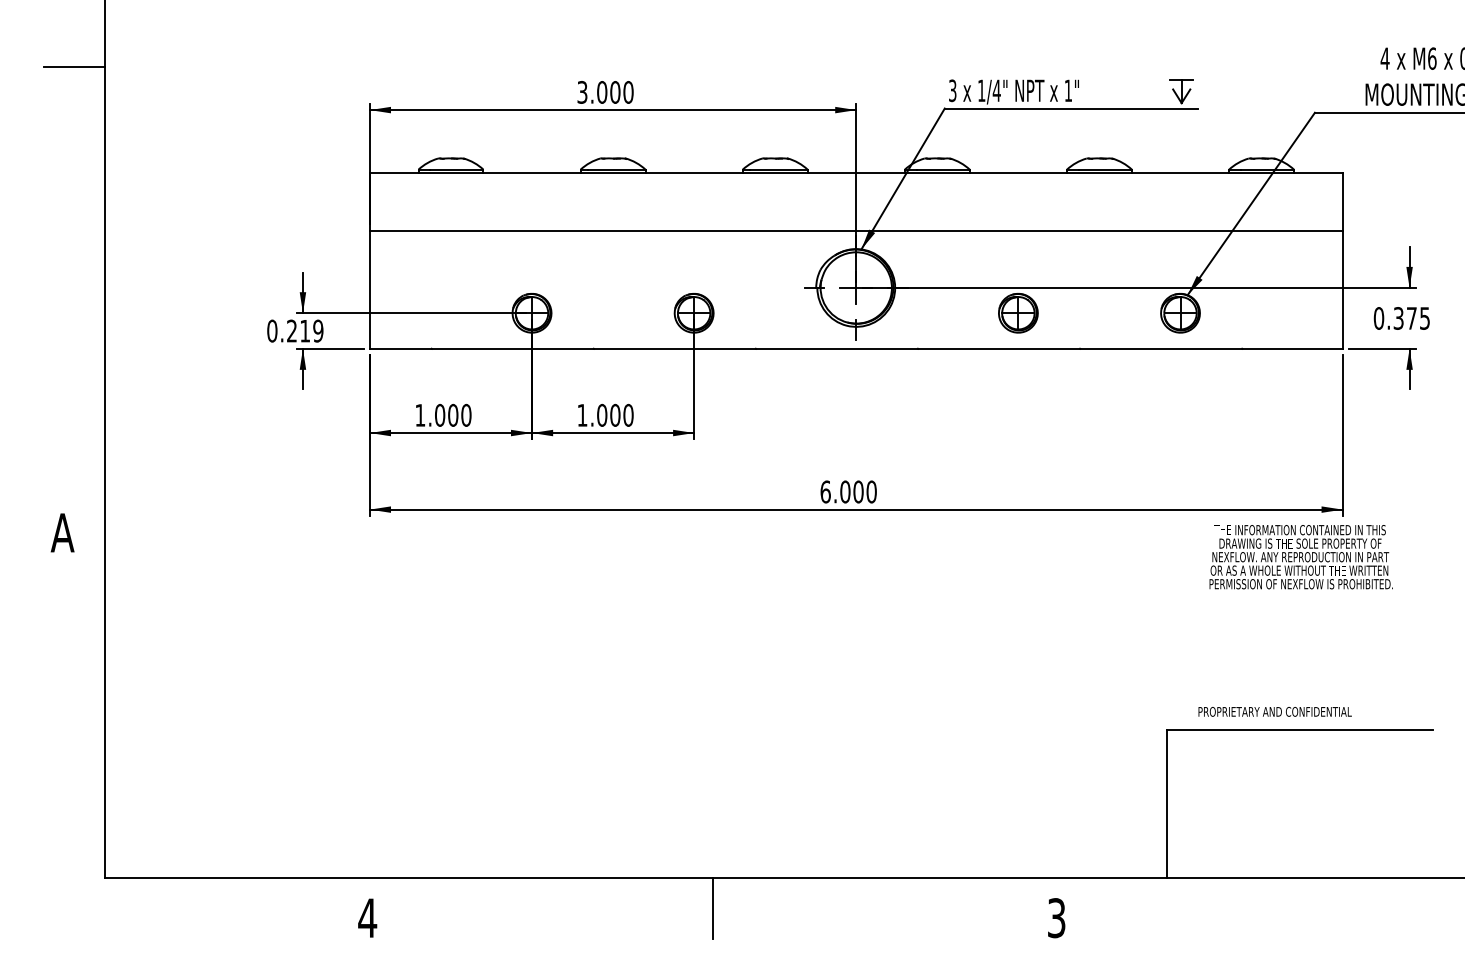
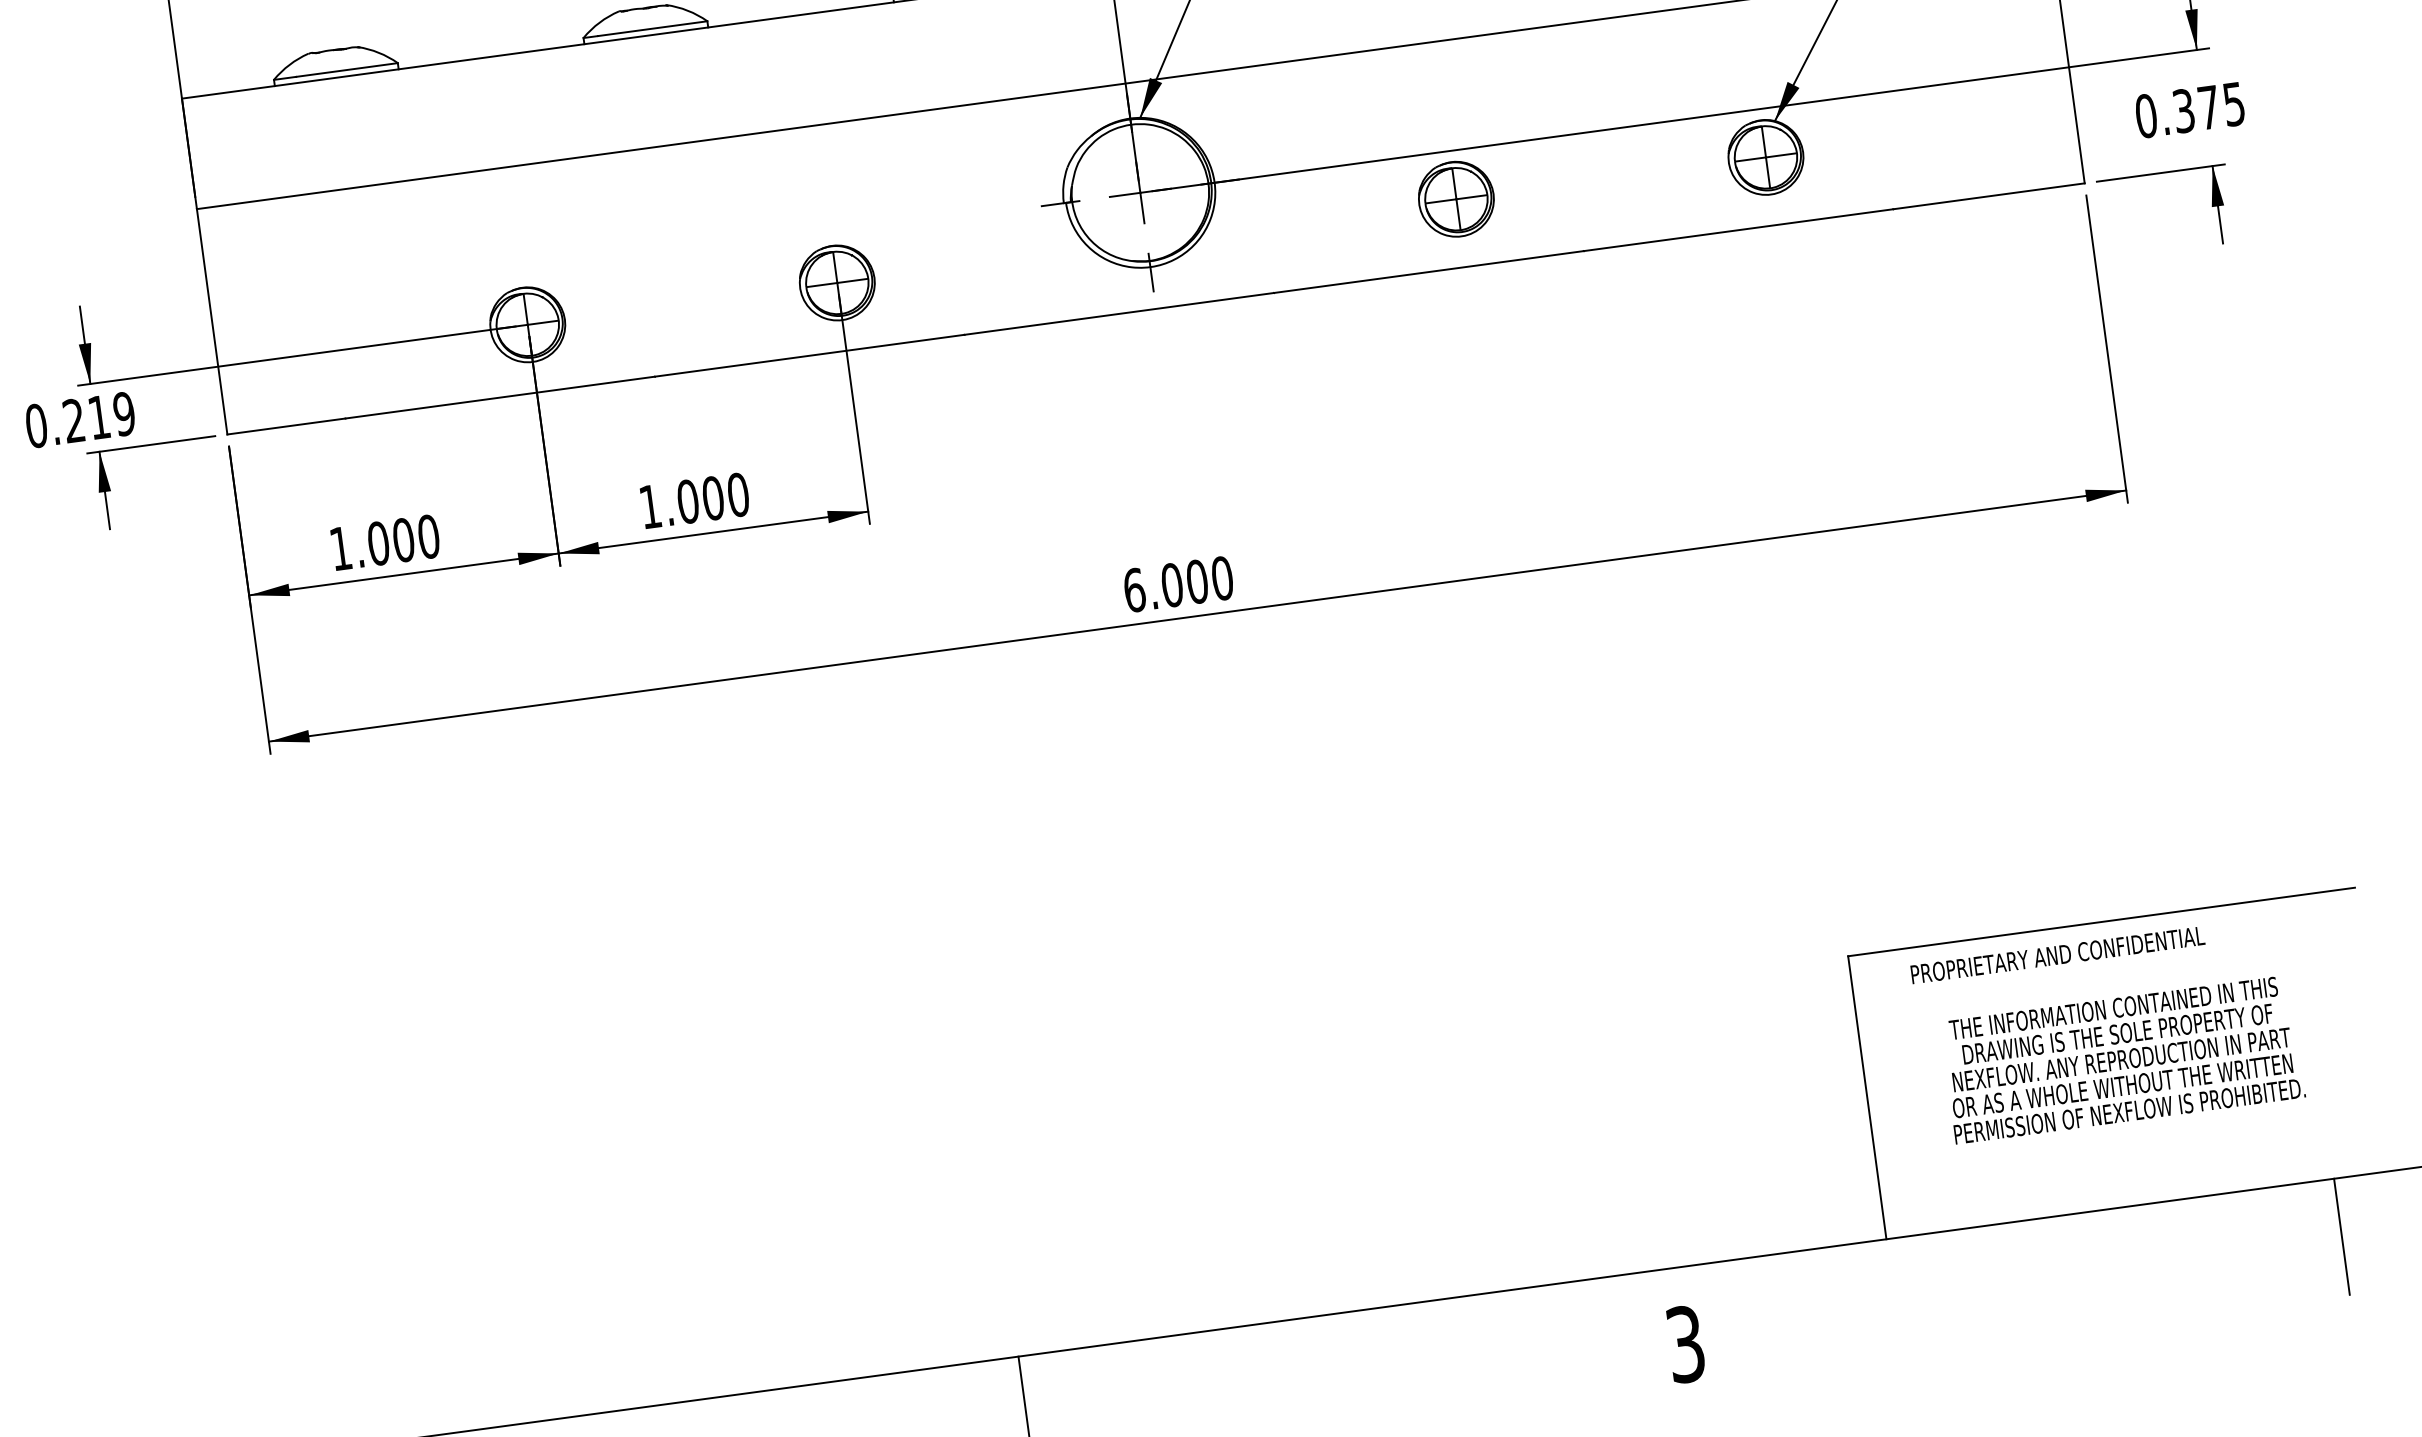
text: (1300, 557) -> (2121, 1060), moved
text: (1274, 711) -> (2056, 954), moved
line: (1401, 908) -> (2341, 1236), added

